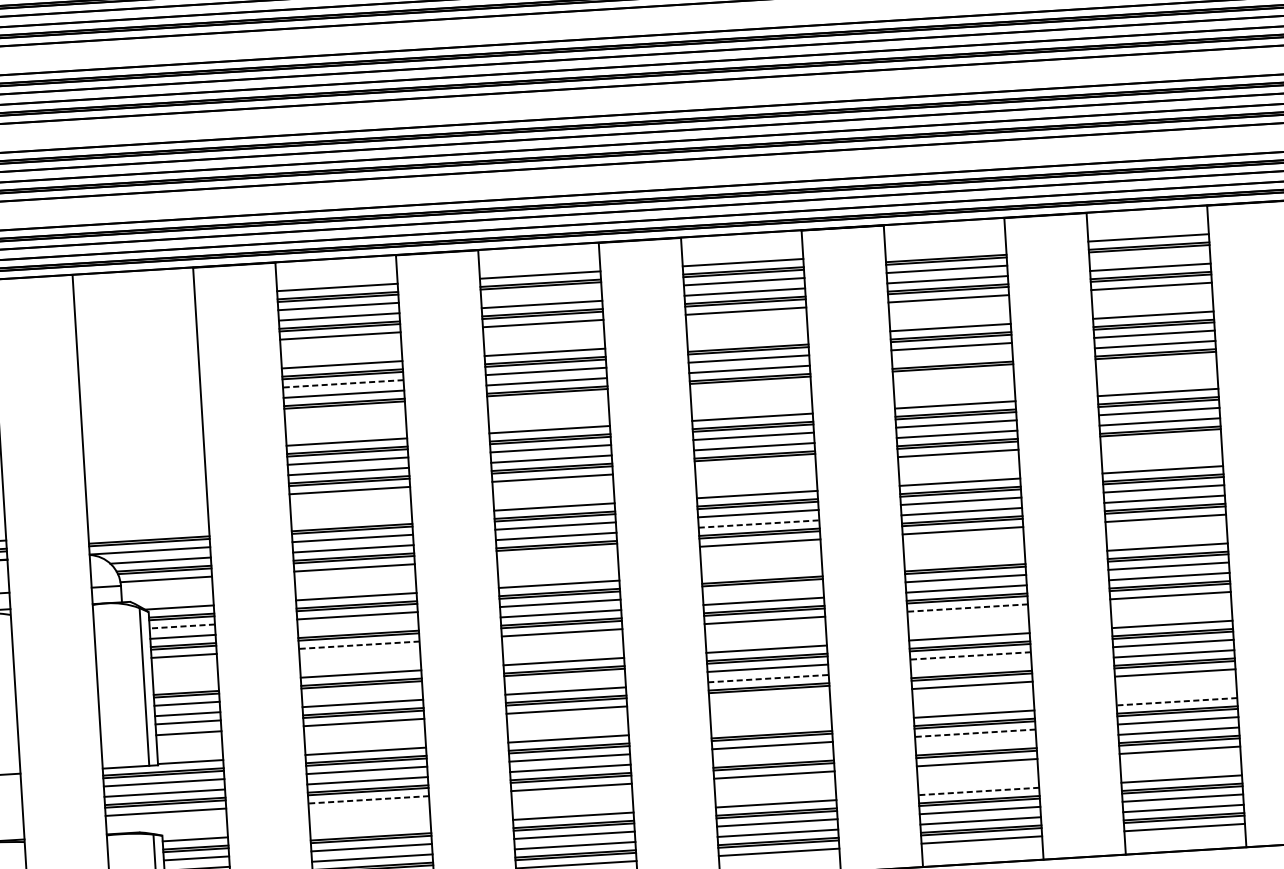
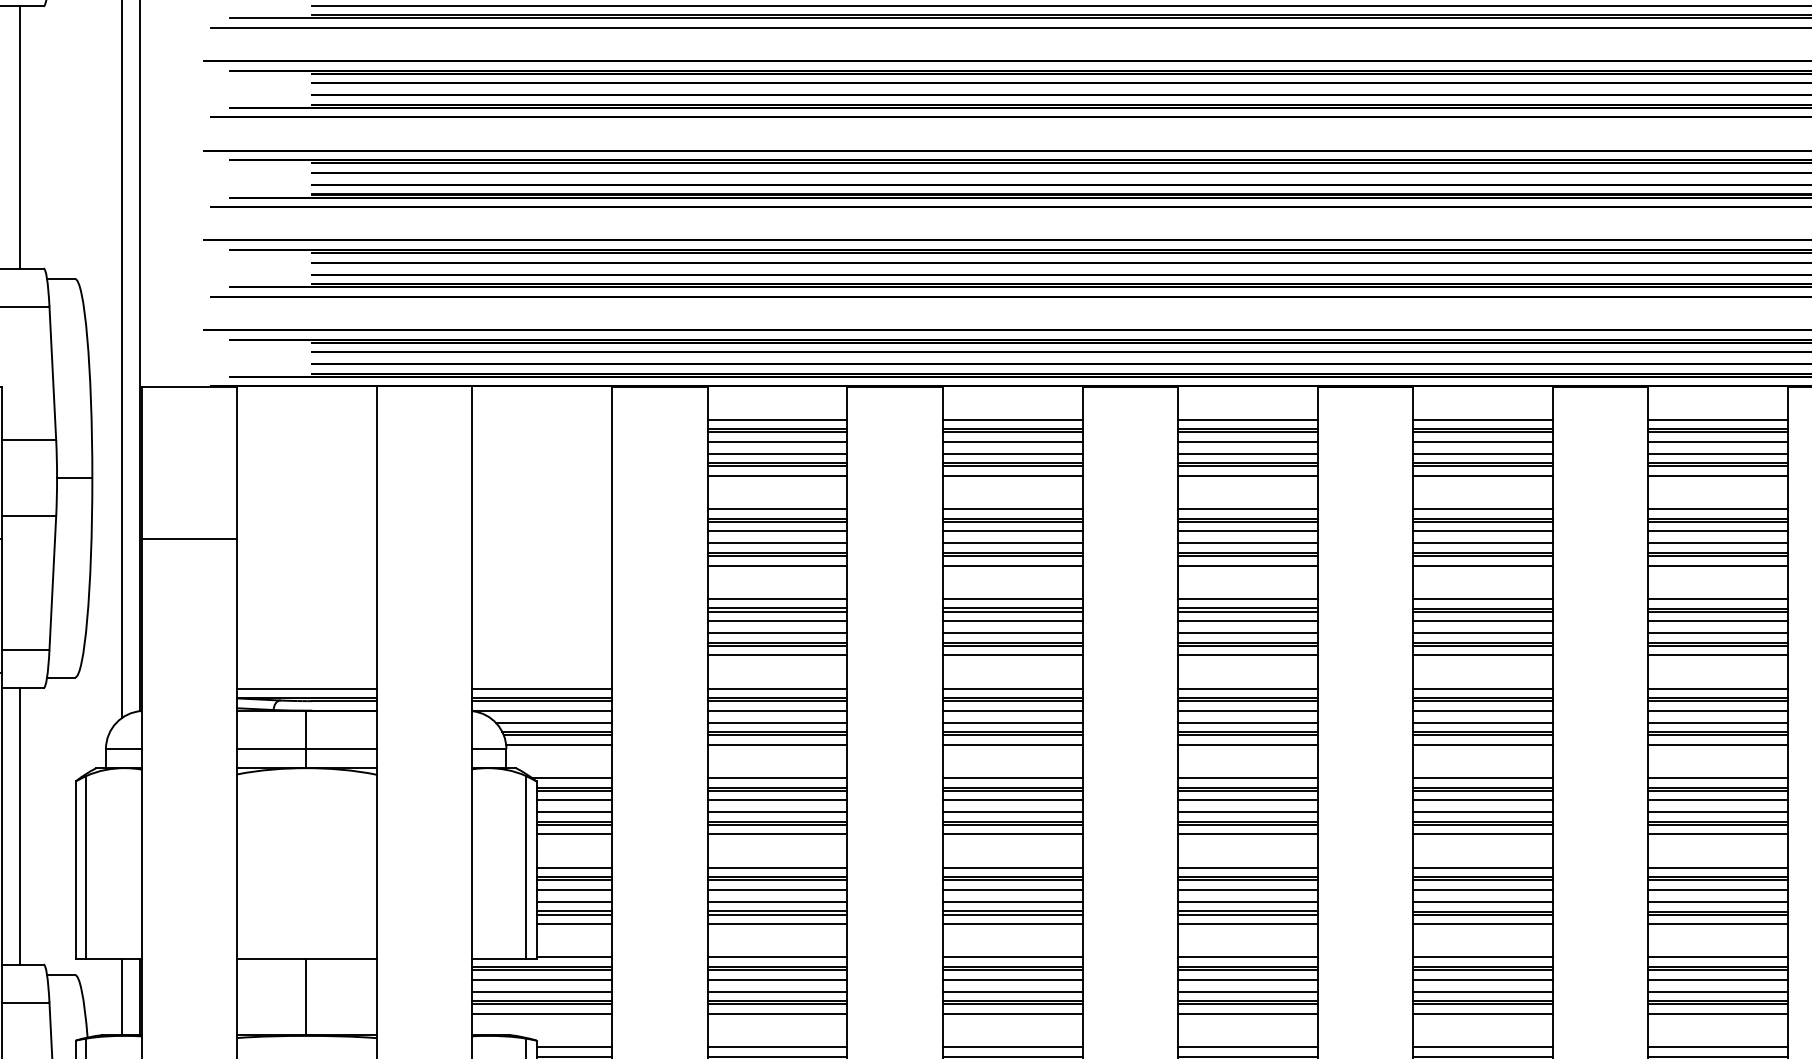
line: (945, 250) -> (1482, 419), added
line: (1149, 256) -> (1717, 441), added
line: (541, 293) -> (1012, 441), added
line: (747, 340) -> (1247, 509), added
line: (952, 357) -> (1482, 543), added
line: (1155, 363) -> (1717, 565), added
line: (953, 376) -> (1482, 565), added
line: (343, 383) -> (777, 531), dashed -> solid
line: (750, 388) -> (1247, 565), added
line: (547, 400) -> (1012, 565), added
line: (345, 413) -> (777, 565), added
line: (1160, 441) -> (1717, 655), added
line: (755, 466) -> (1247, 655), added
line: (351, 519) -> (777, 688), added
line: (758, 523) -> (1247, 722), dashed -> solid
line: (148, 531) -> (542, 688), added
line: (557, 555) -> (1012, 744), added
line: (964, 559) -> (1482, 778), added
line: (761, 572) -> (1247, 778), added
line: (762, 591) -> (1247, 800), added
line: (967, 608) -> (1482, 834), dashed -> solid
line: (182, 626) -> (574, 800), dashed -> solid
line: (358, 626) -> (777, 812), added
line: (359, 645) -> (777, 834), dashed -> solid
line: (970, 655) -> (1482, 889), dashed -> solid
line: (971, 666) -> (1482, 902), added
line: (768, 678) -> (1247, 901), dashed -> solid
line: (564, 680) -> (1012, 889), added
line: (185, 684) -> (574, 867), added
line: (362, 692) -> (777, 889), added
line: (769, 698) -> (1247, 924), added
line: (1176, 701) -> (1717, 957), dashed -> solid
line: (188, 724) -> (574, 914), added
line: (771, 726) -> (1247, 957), added
line: (975, 733) -> (1482, 979), dashed -> solid
line: (975, 743) -> (1482, 991), added
line: (773, 755) -> (1247, 991), added
line: (978, 791) -> (1482, 1047), dashed -> solid
line: (368, 799) -> (777, 1013), dashed -> solid
line: (370, 829) -> (777, 1047), added

